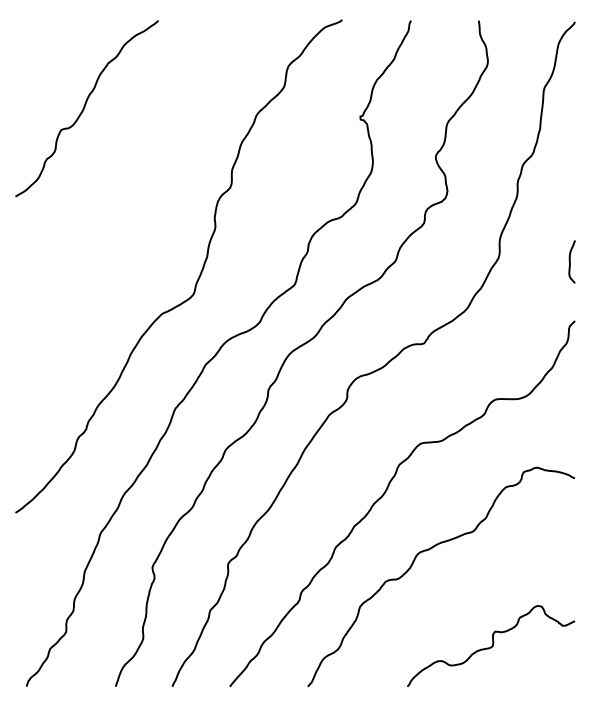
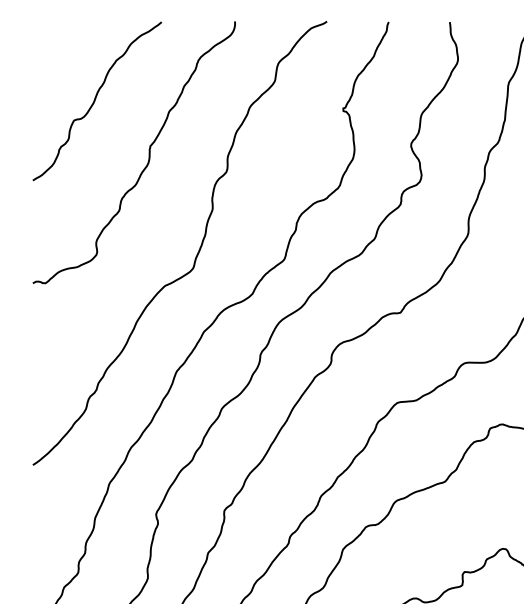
curve: (144, 165) -> (148, 152), added

